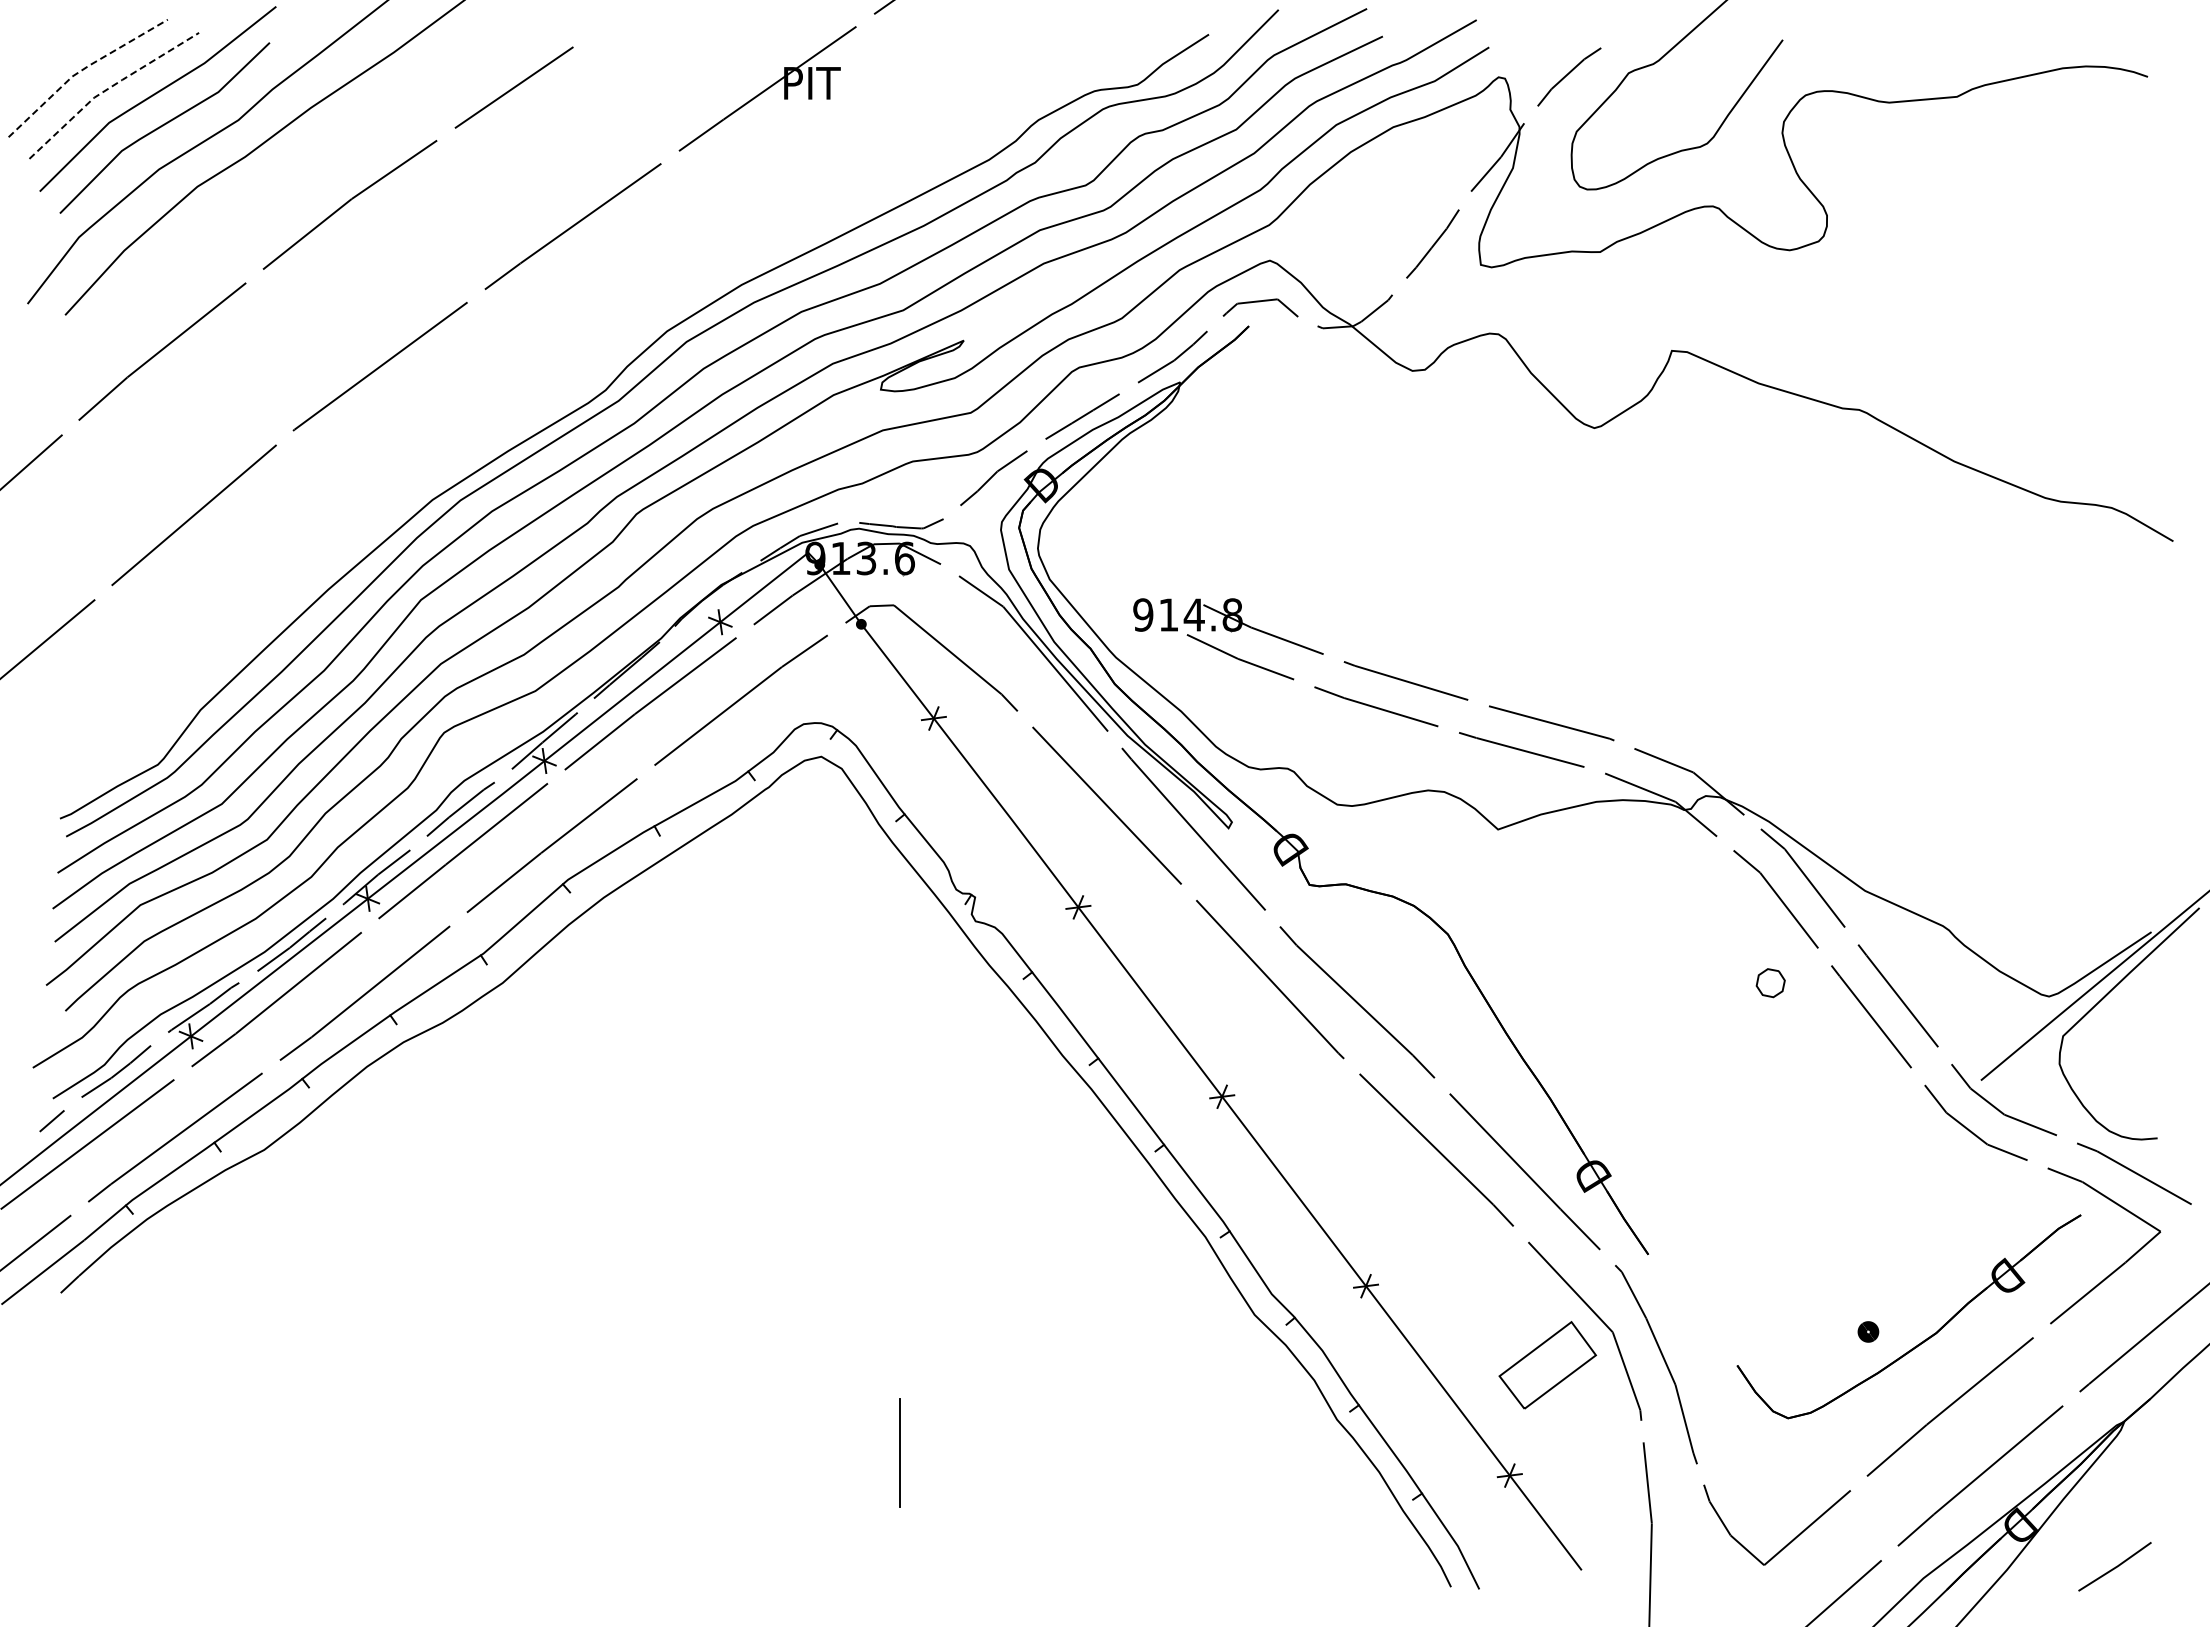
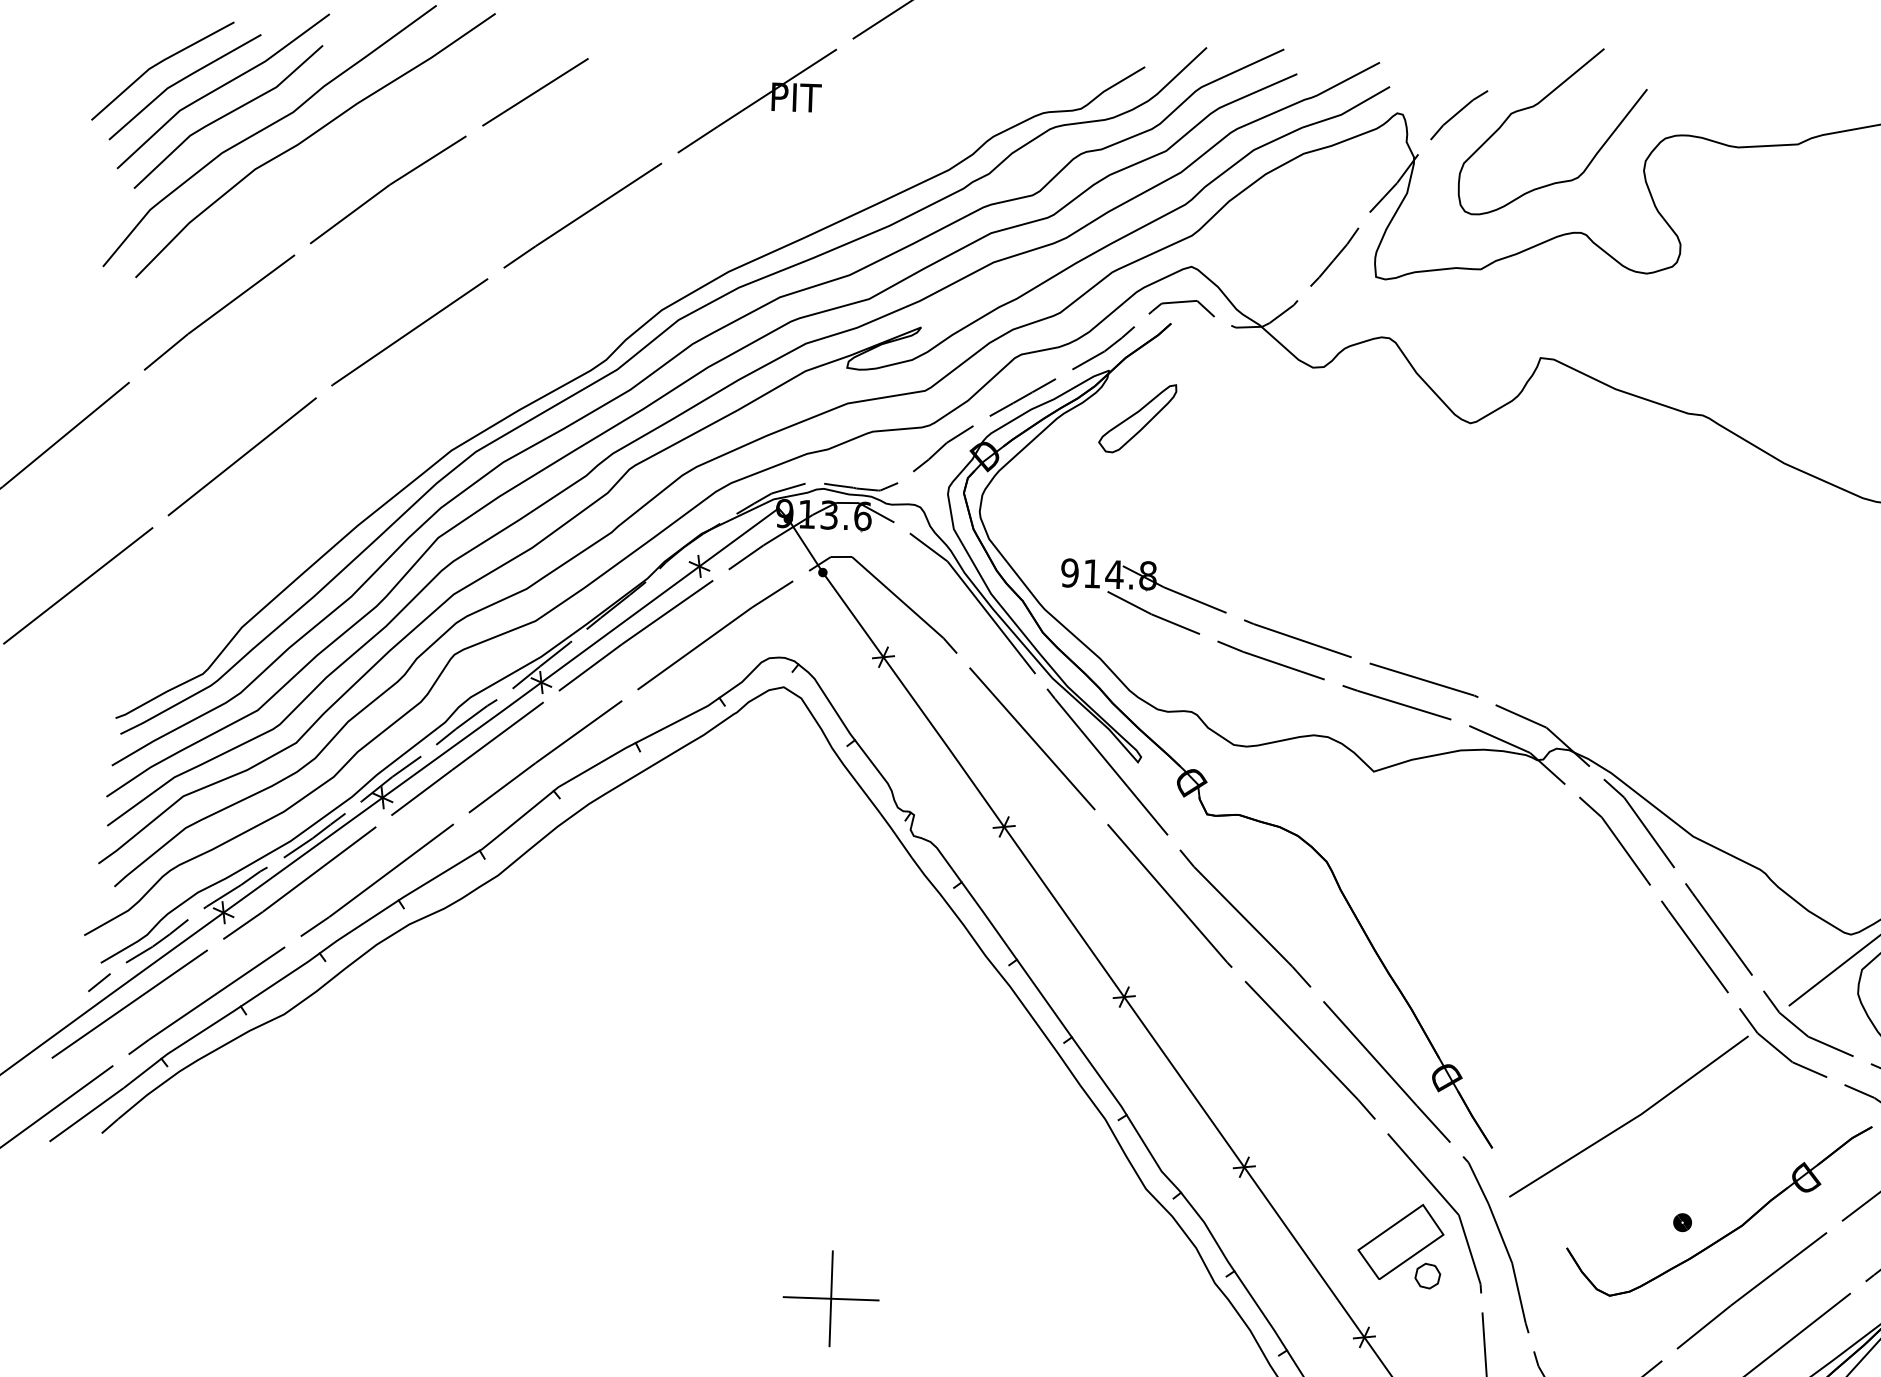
line: (82, 70) -> (158, 64), dashed -> solid
line: (109, 88) -> (181, 80), dashed -> solid
part: (1214, 435) -> (1137, 418), added
part: (1770, 983) -> (1427, 1276), moved
line: (1805, 1216) -> (1631, 1119), added
line: (899, 1452) -> (830, 1298), added

